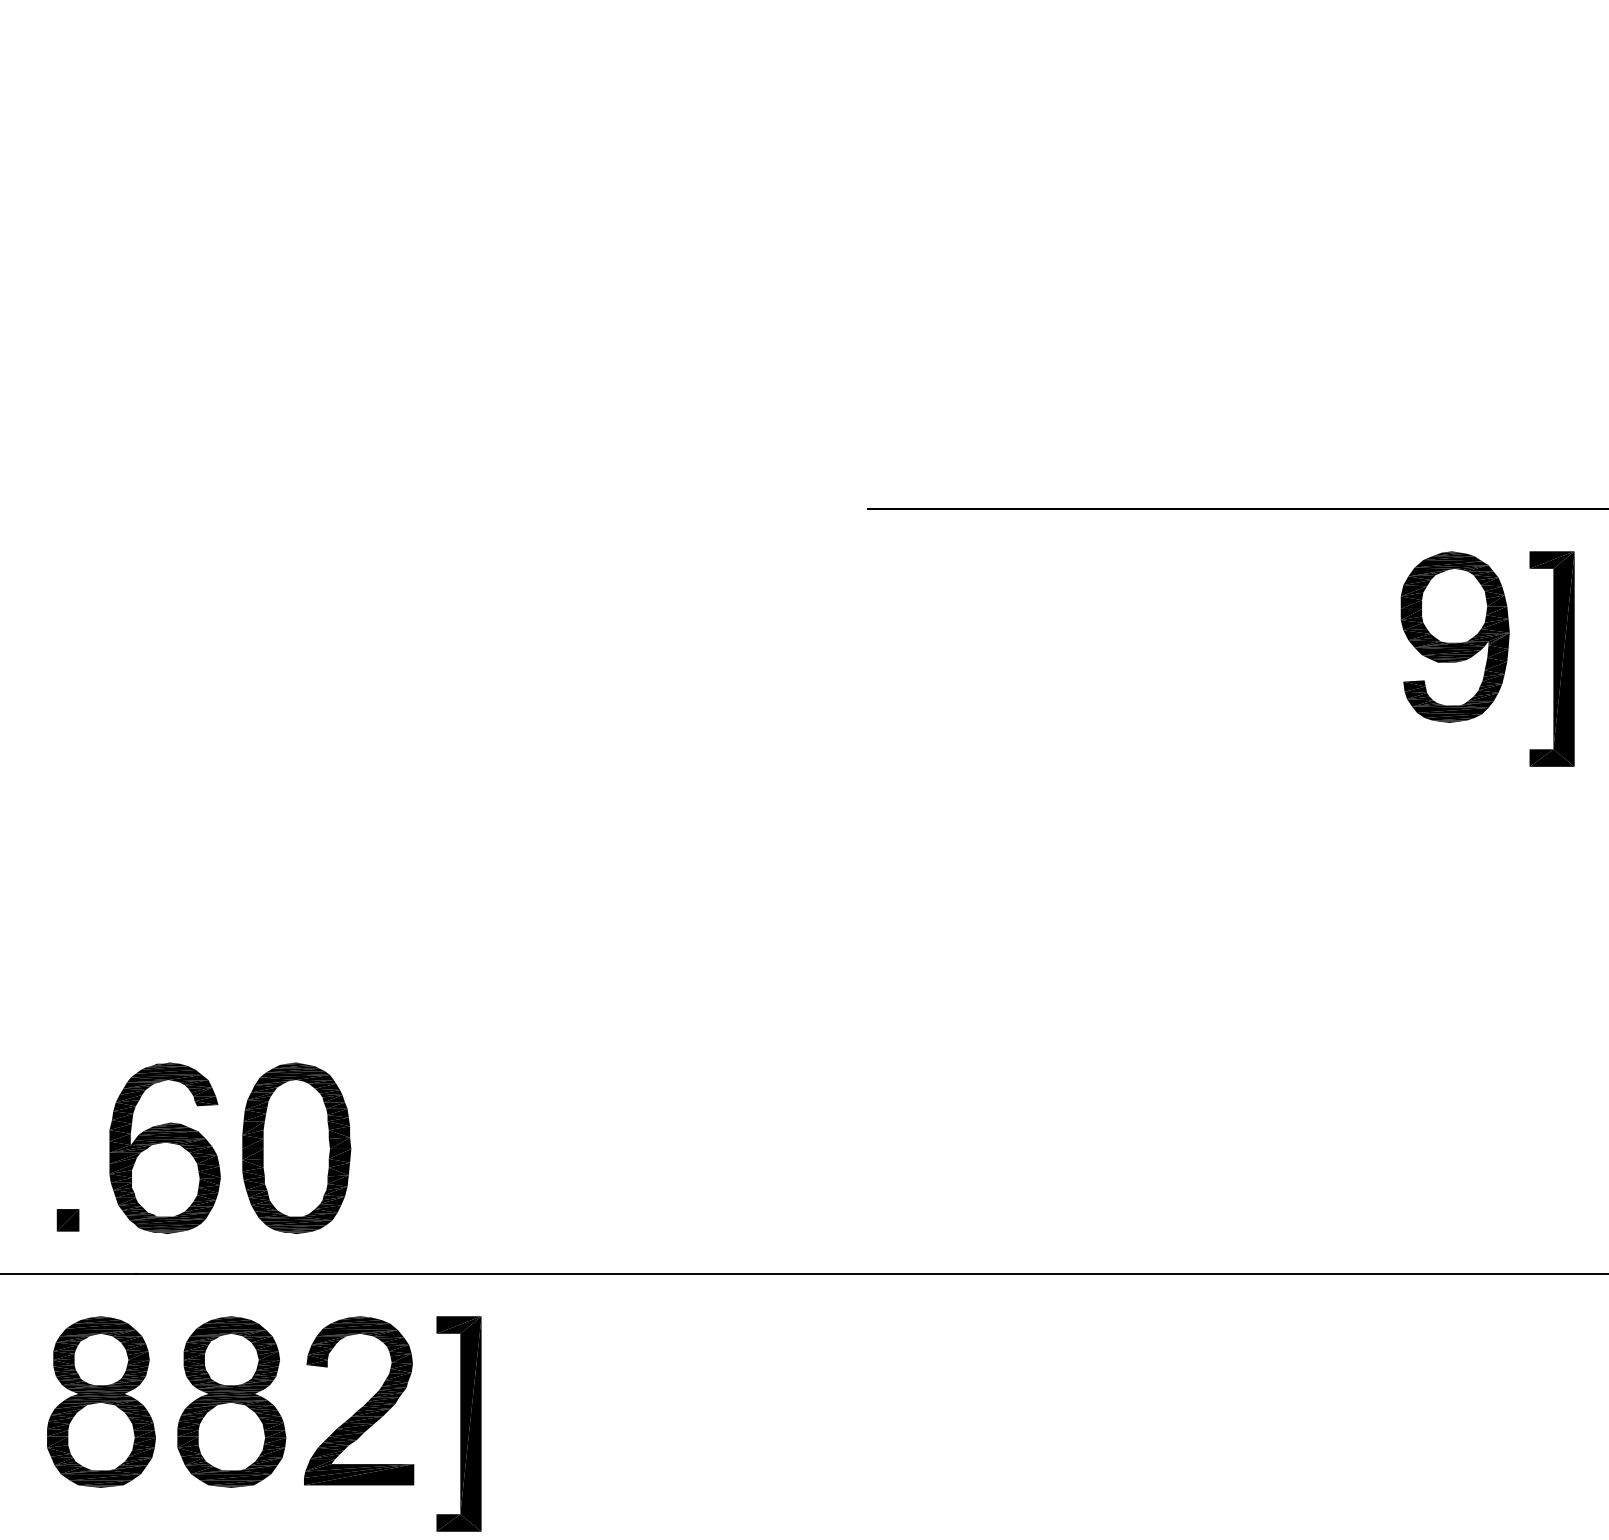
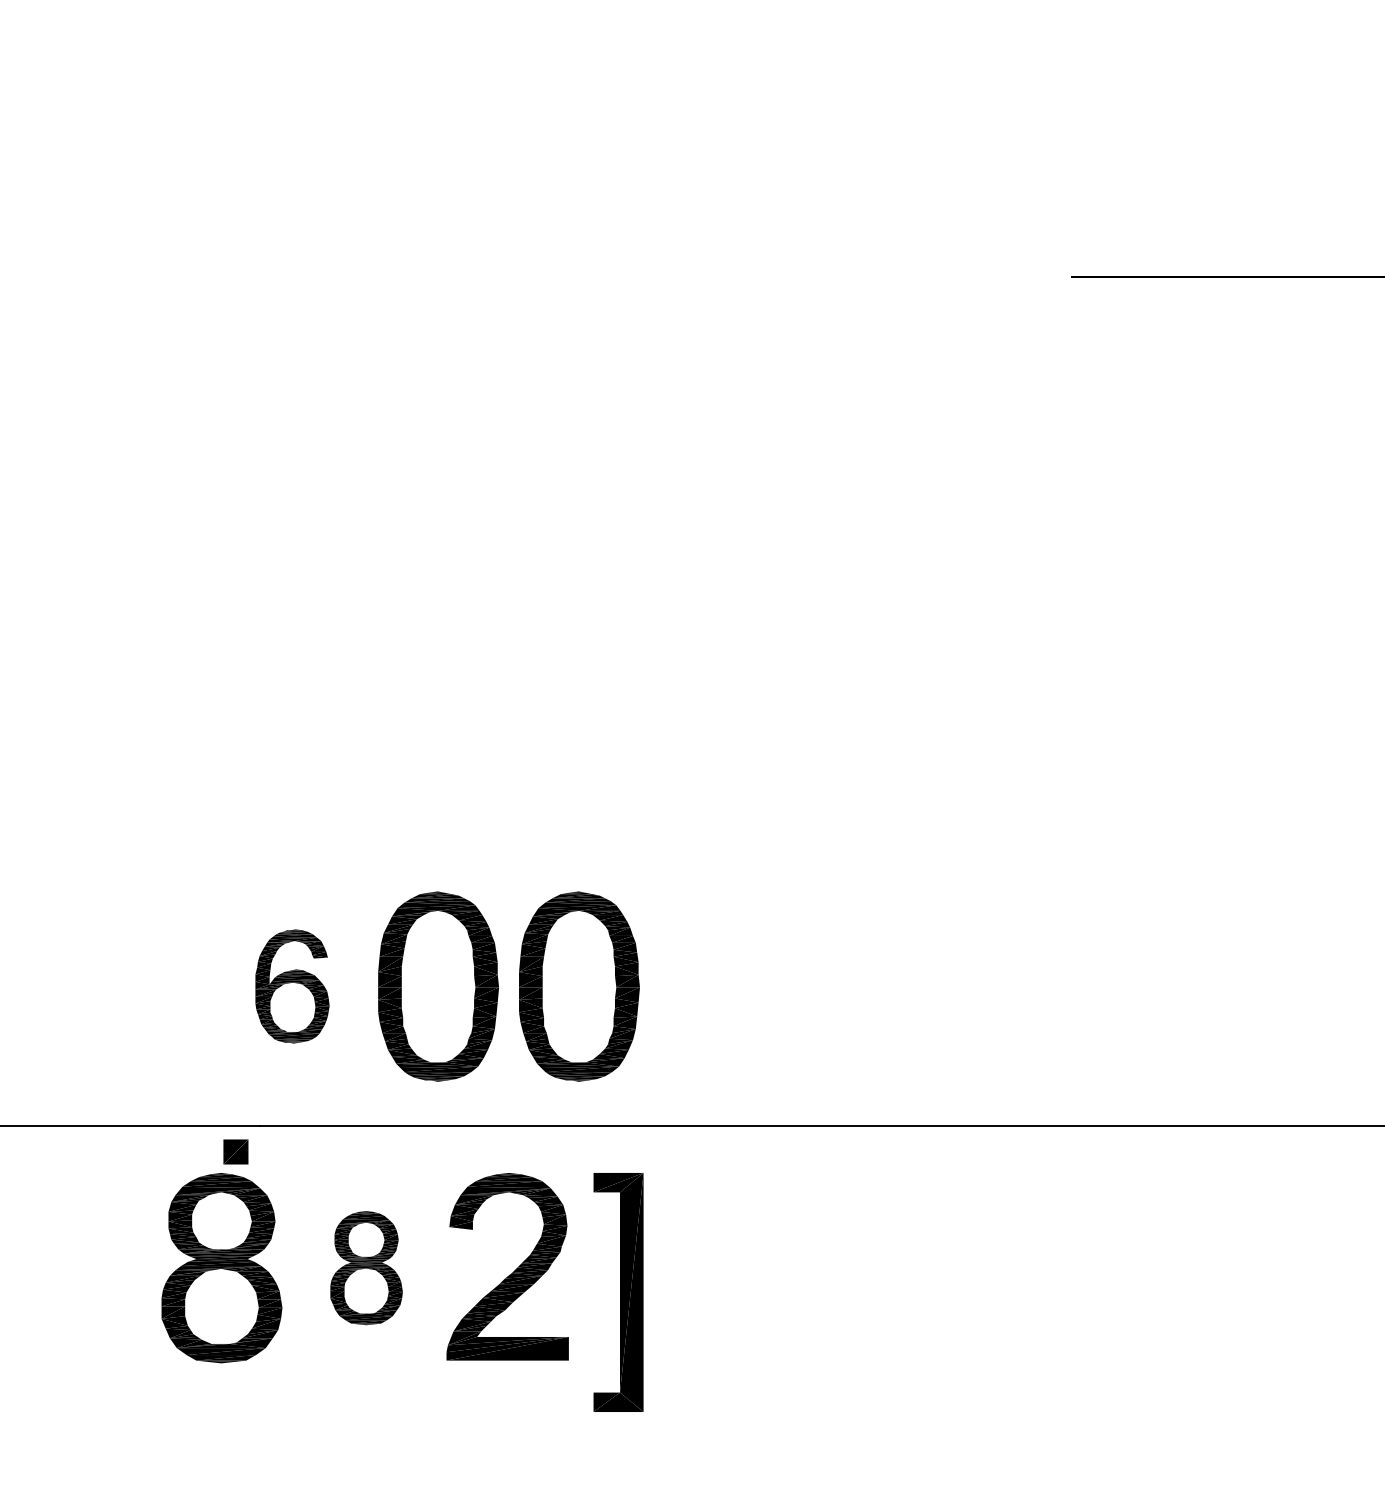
part: (164, 1147) -> (291, 985), size x0.6
part: (423, 1147) -> (579, 985), added
part: (67, 1220) -> (235, 1152), moved
part: (231, 1401) -> (366, 1267), size x0.6

